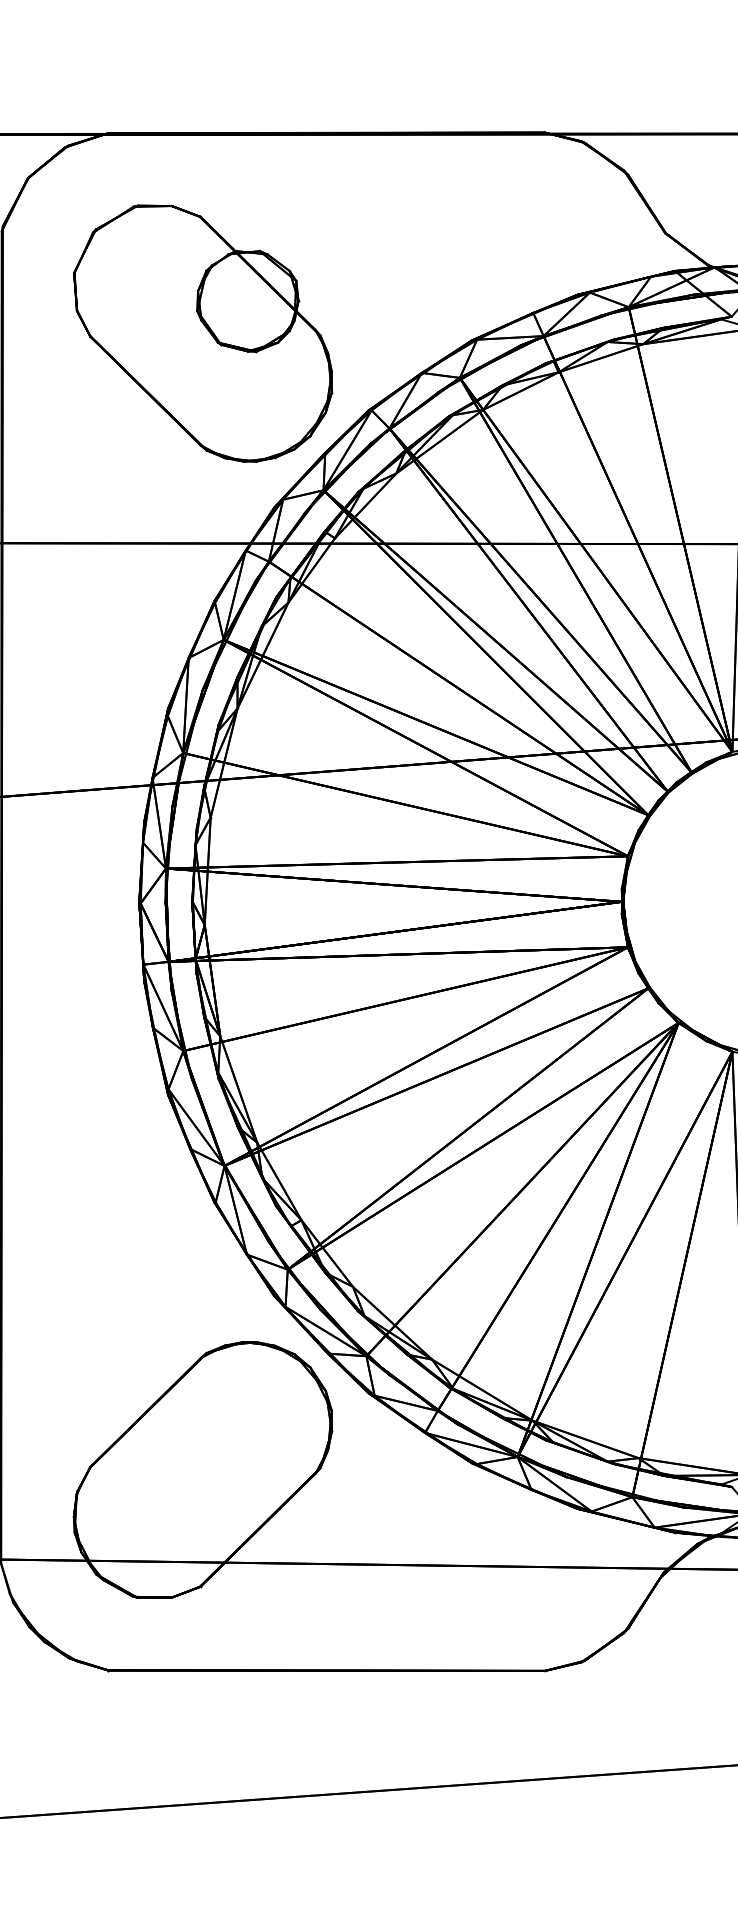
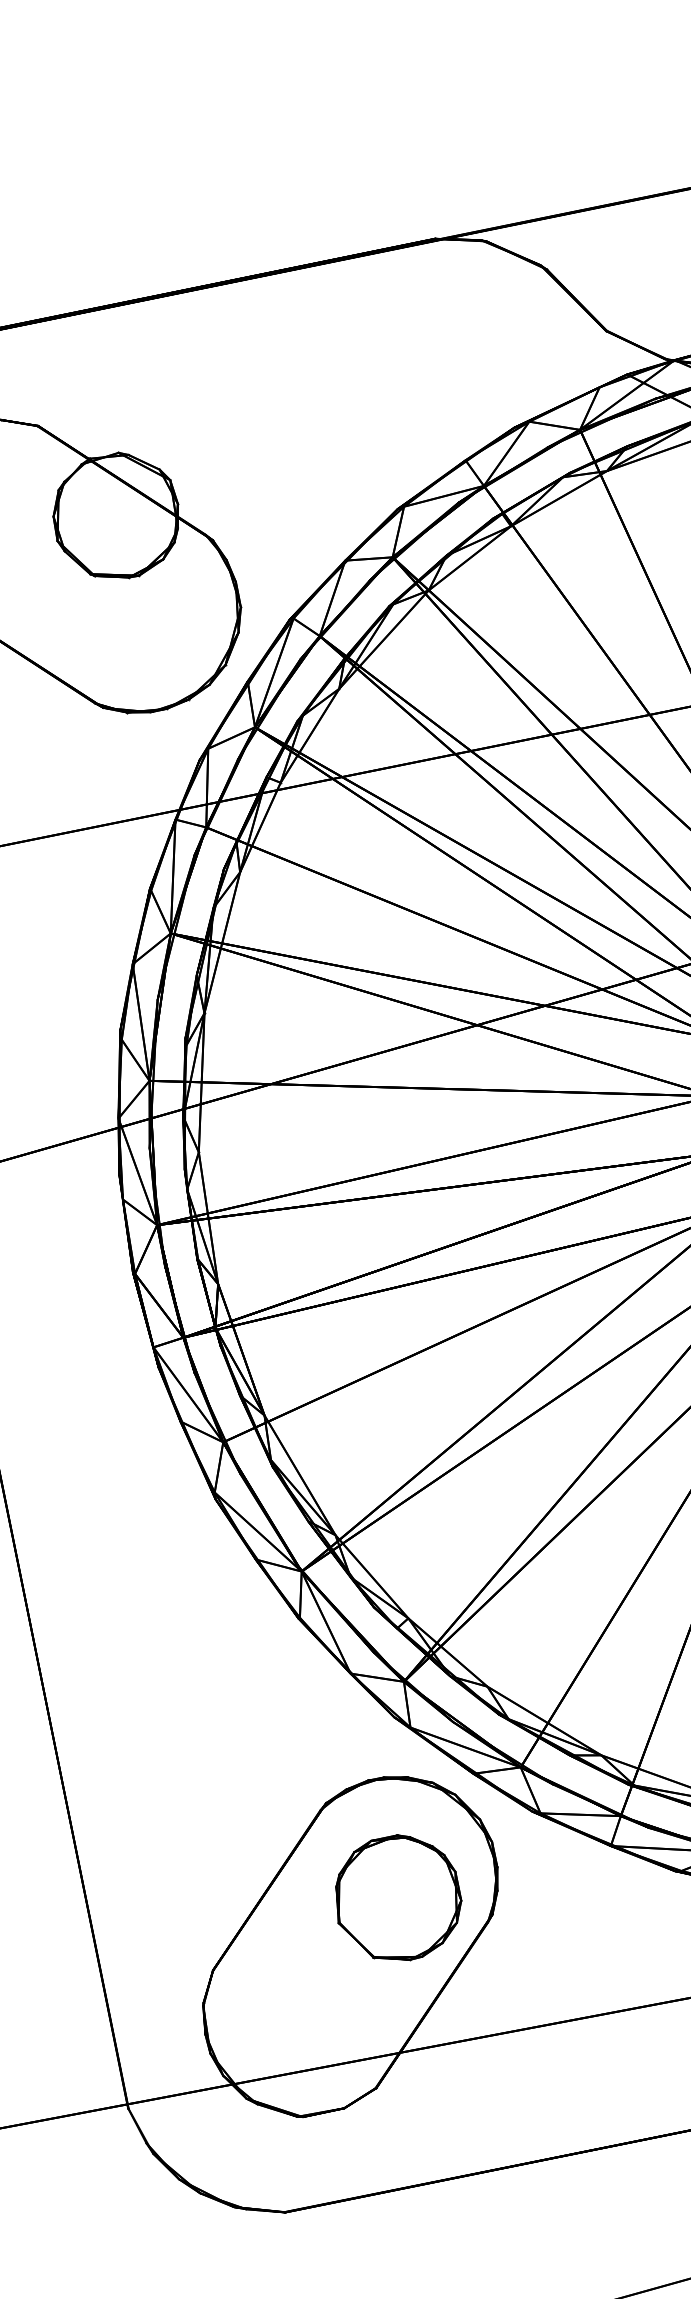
part: (247, 1440) -> (397, 1899), added

